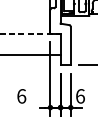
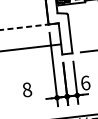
text: (21, 96) -> (27, 90), 6 -> 8

